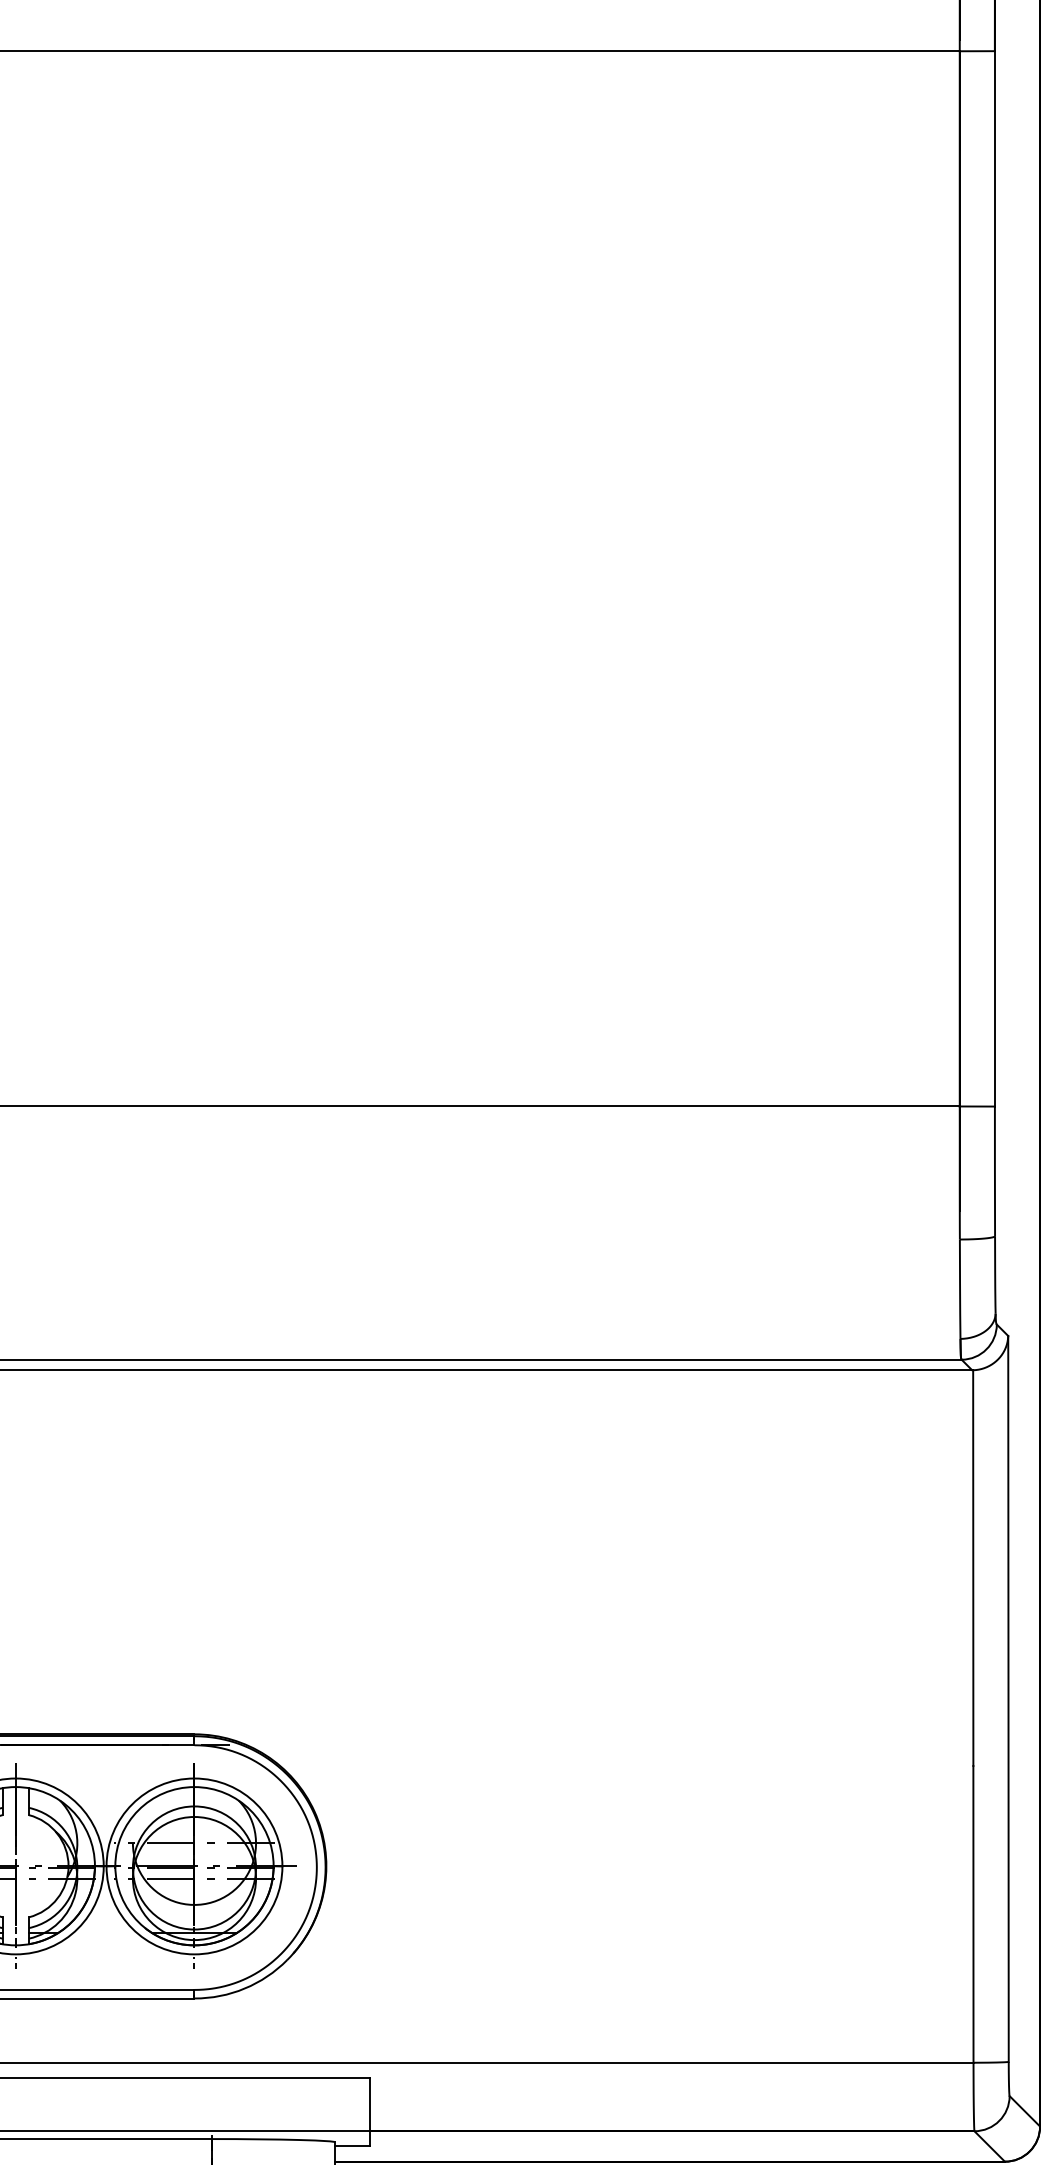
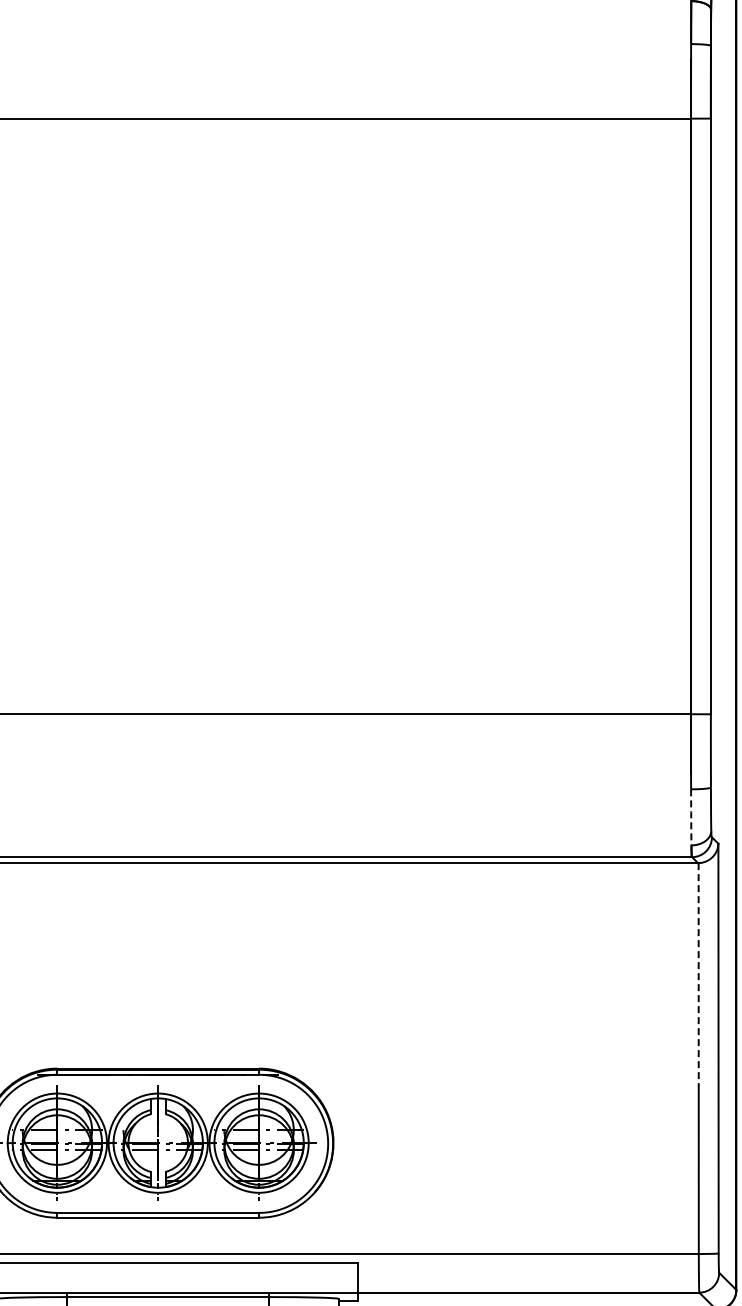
line: (960, 1291) -> (691, 818), solid -> dashed
line: (972, 1567) -> (698, 974), solid -> dashed

